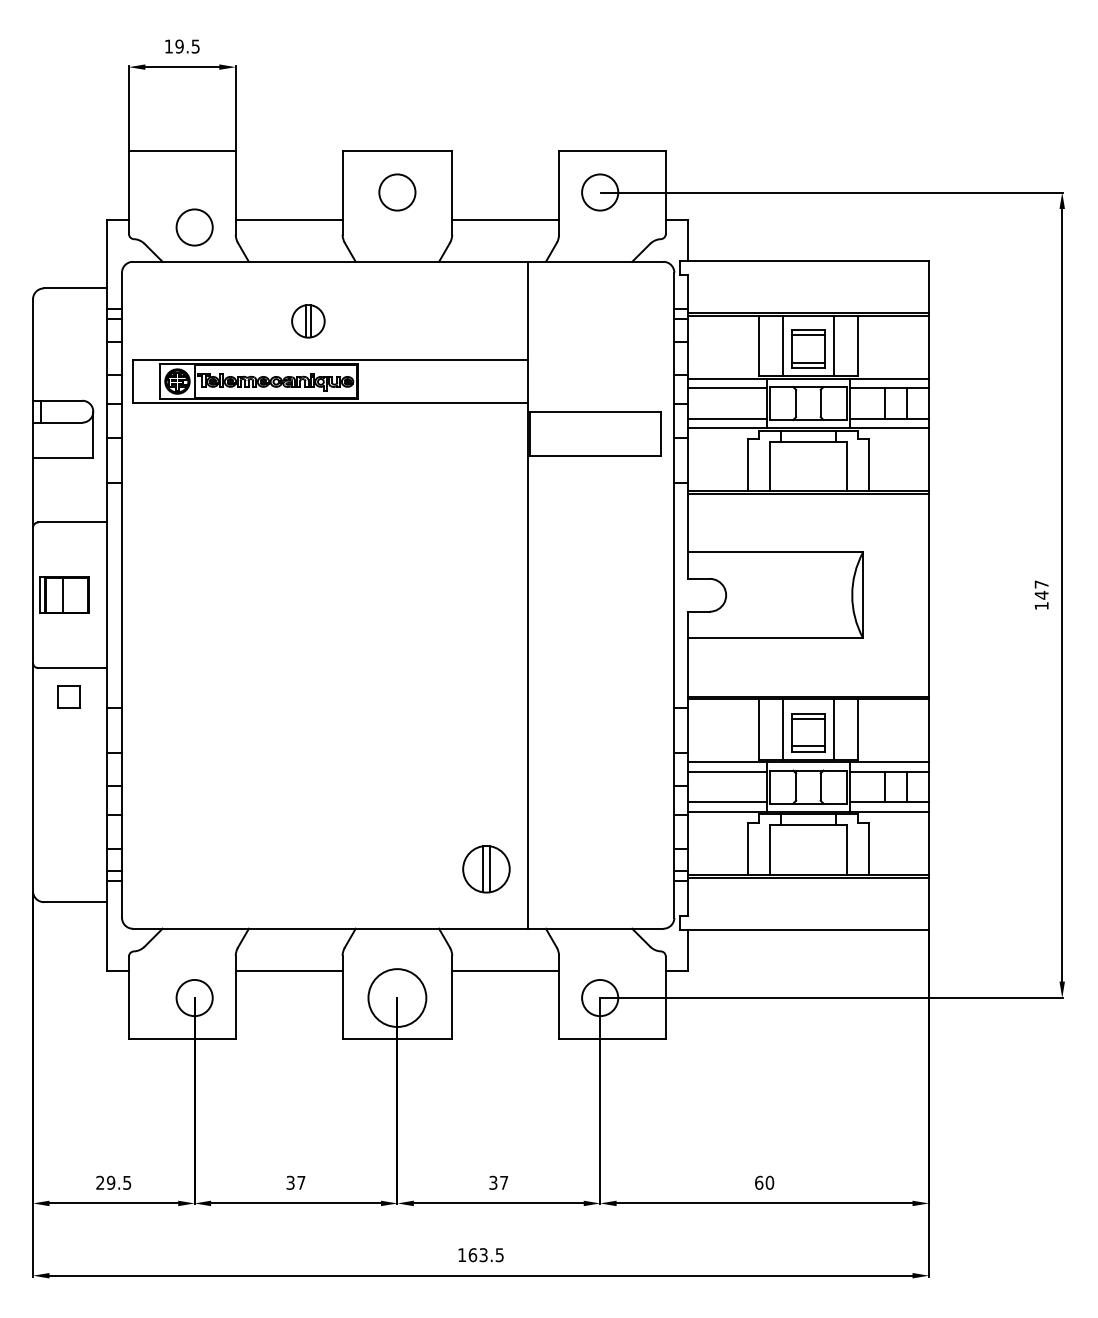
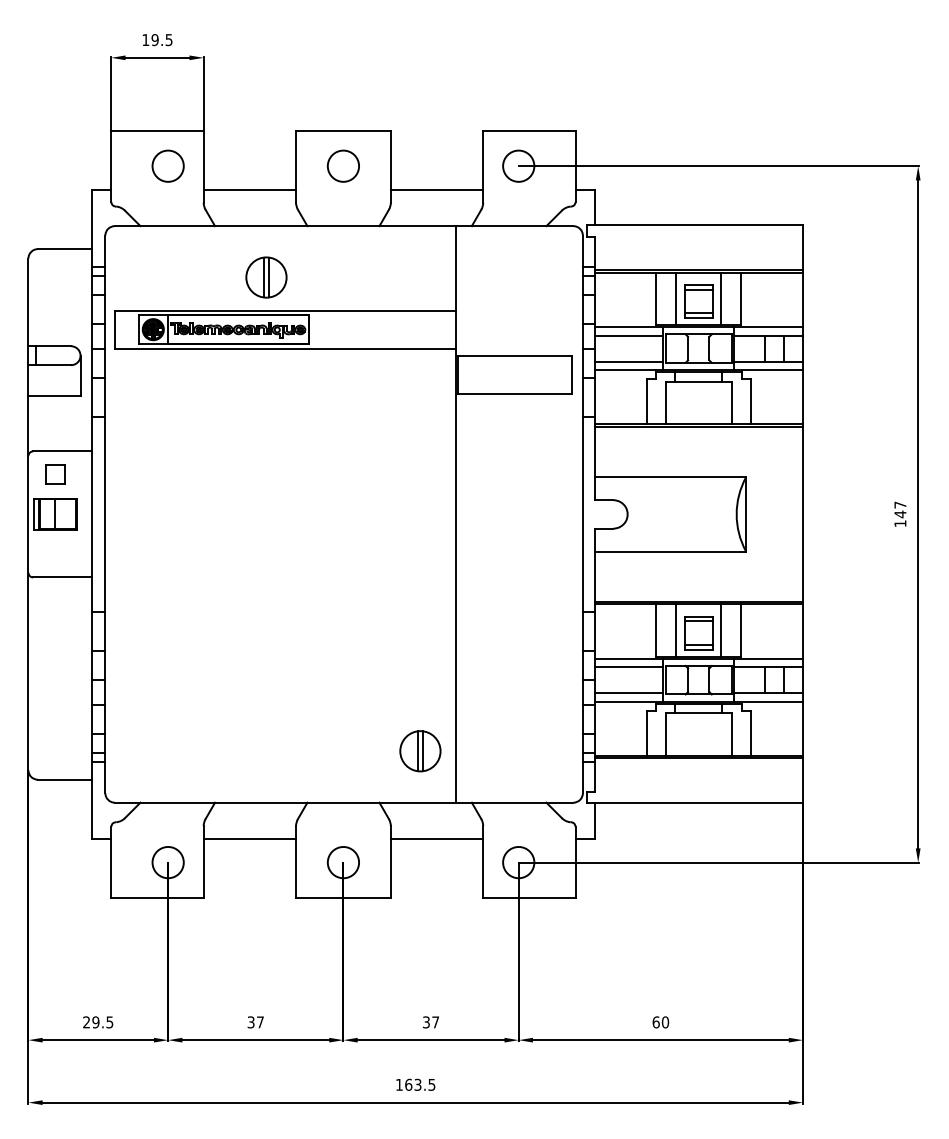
circle: (194, 227) -> (168, 166), moved
part: (308, 321) -> (266, 277), size x1.43
part: (68, 696) -> (54, 473), moved
circle: (397, 997) -> (343, 862), size x0.62

